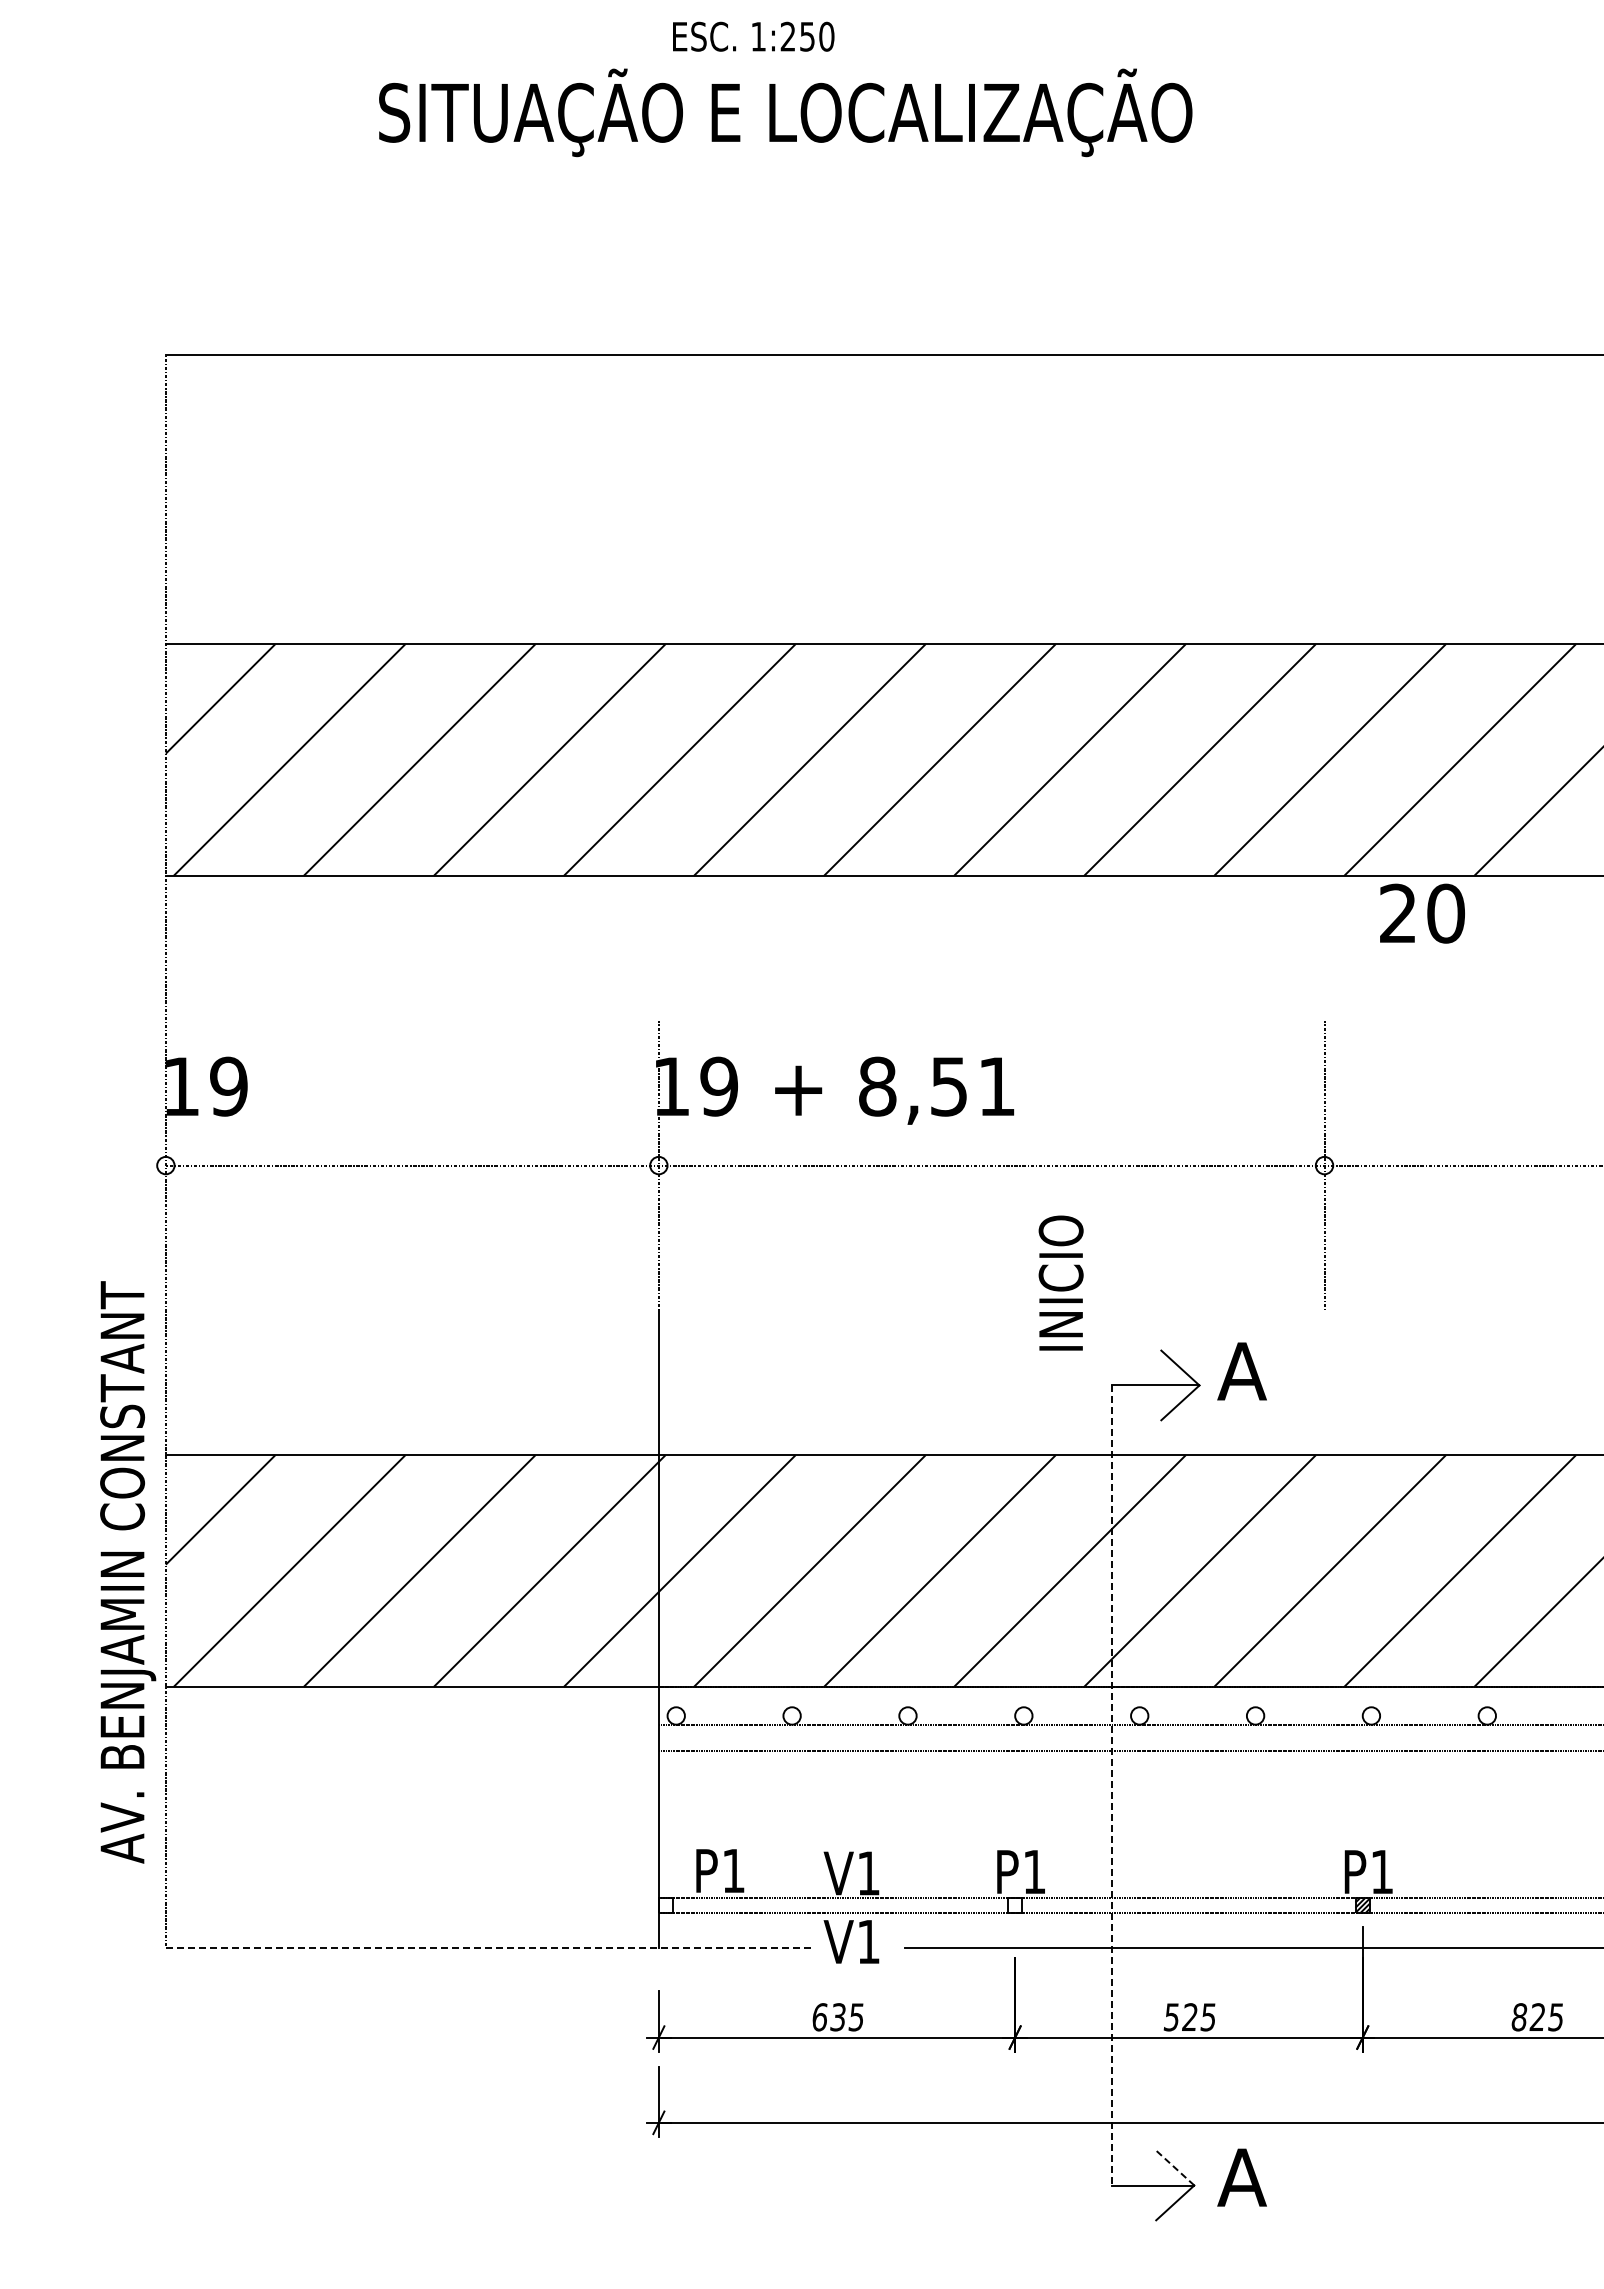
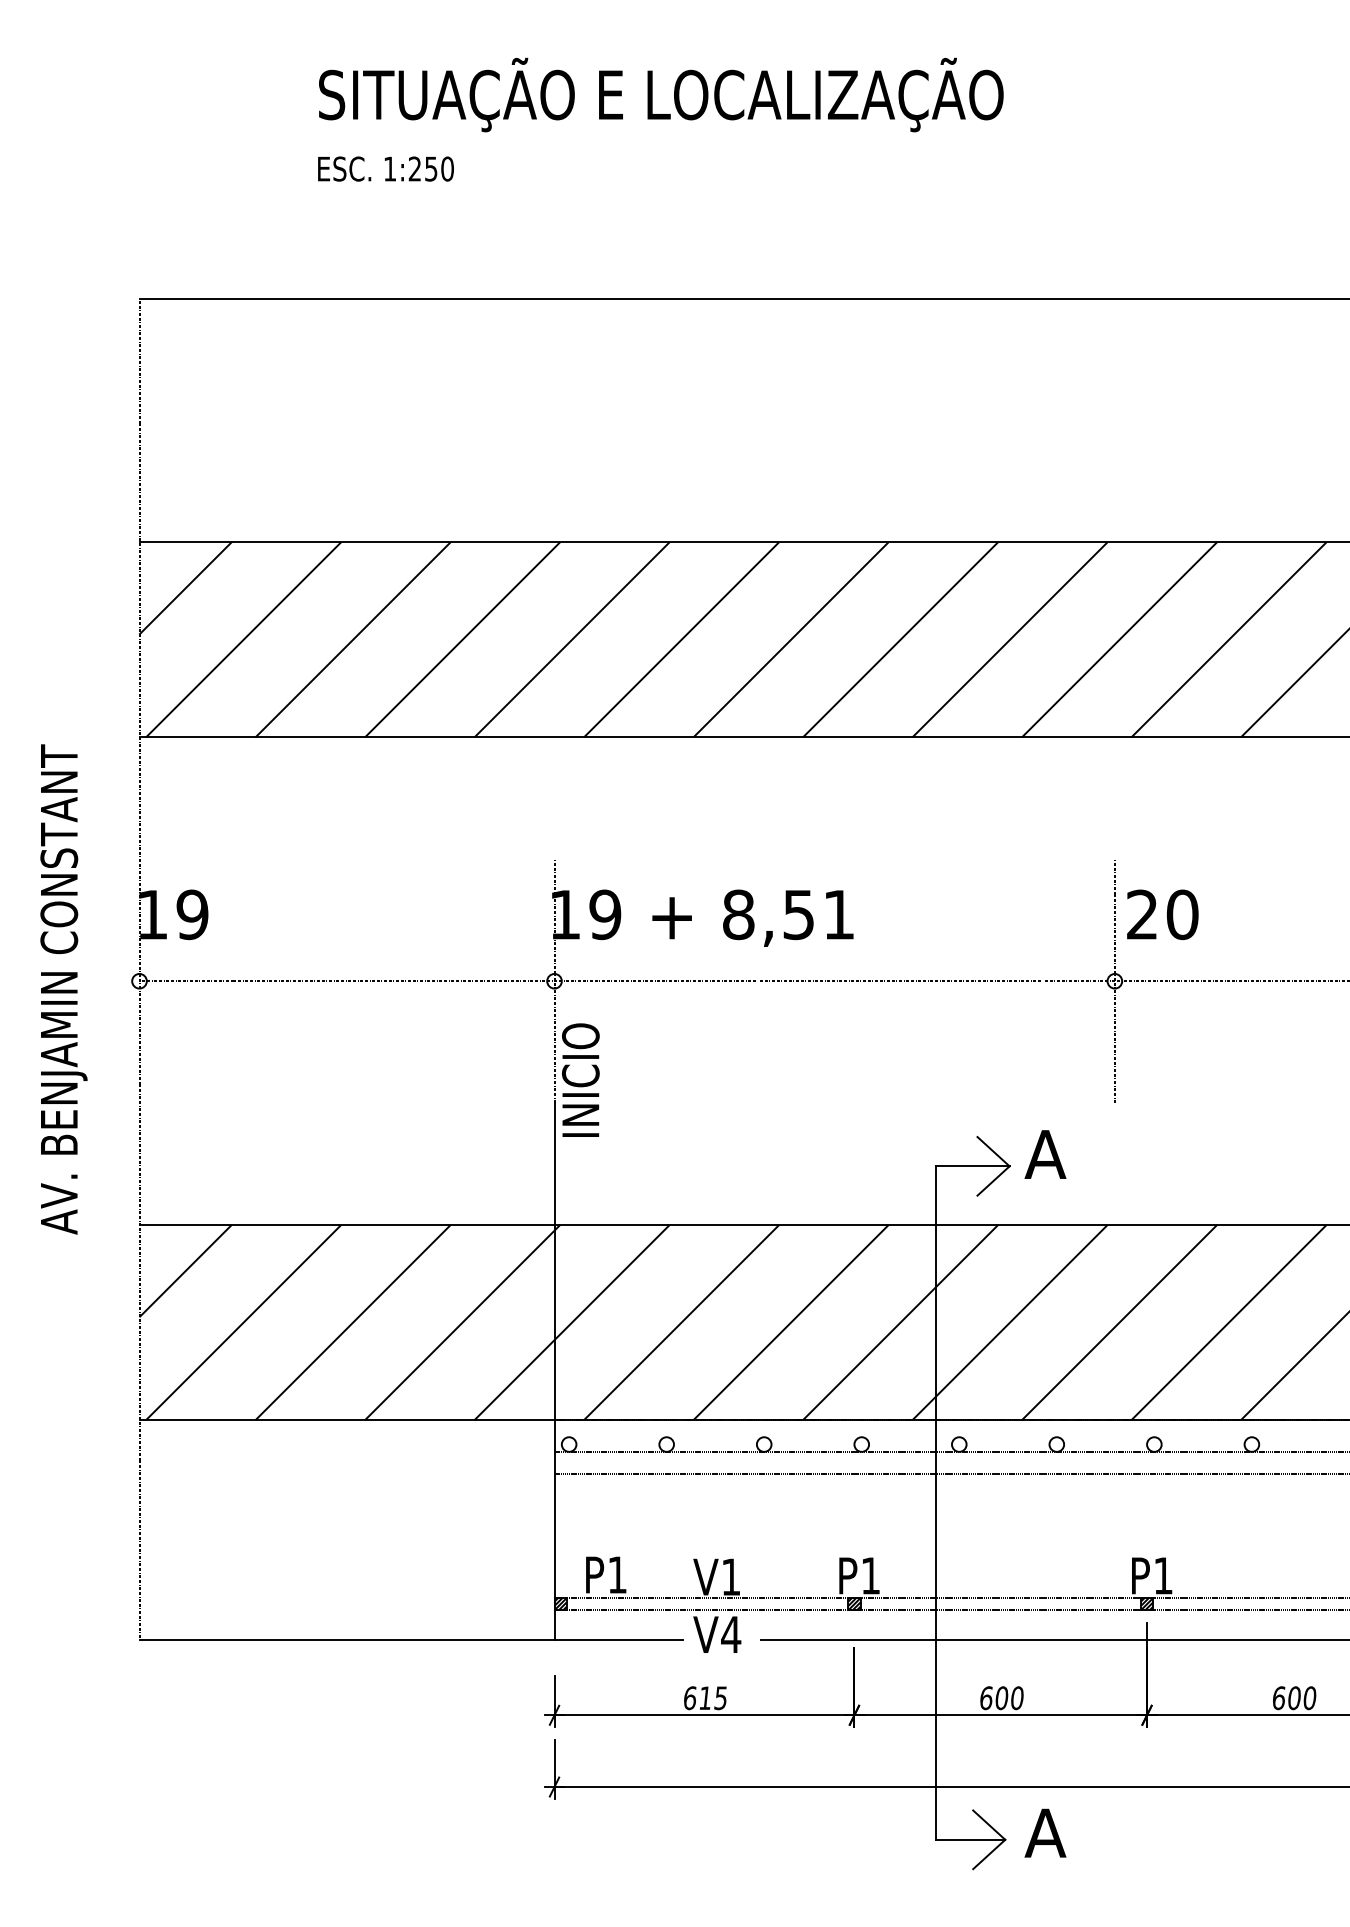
text: (753, 36) -> (385, 168), moved
text: (1422, 913) -> (1162, 914), moved
text: (1060, 1282) -> (580, 1079), moved
text: (128, 1572) -> (64, 989), moved
line: (1112, 1785) -> (936, 1503), dashed -> solid
hatch: (665, 1905) -> (560, 1604), added
hatch: (1014, 1905) -> (853, 1604), added
text: (868, 1941) -> (730, 1634), V1 -> V4
line: (488, 1947) -> (411, 1639), dashed -> solid
text: (837, 2017) -> (704, 1698), 635 -> 615
text: (1189, 2017) -> (1001, 1698), 525 -> 600
text: (1537, 2017) -> (1294, 1698), 825 -> 600
line: (1175, 2168) -> (989, 1825), dashed -> solid

